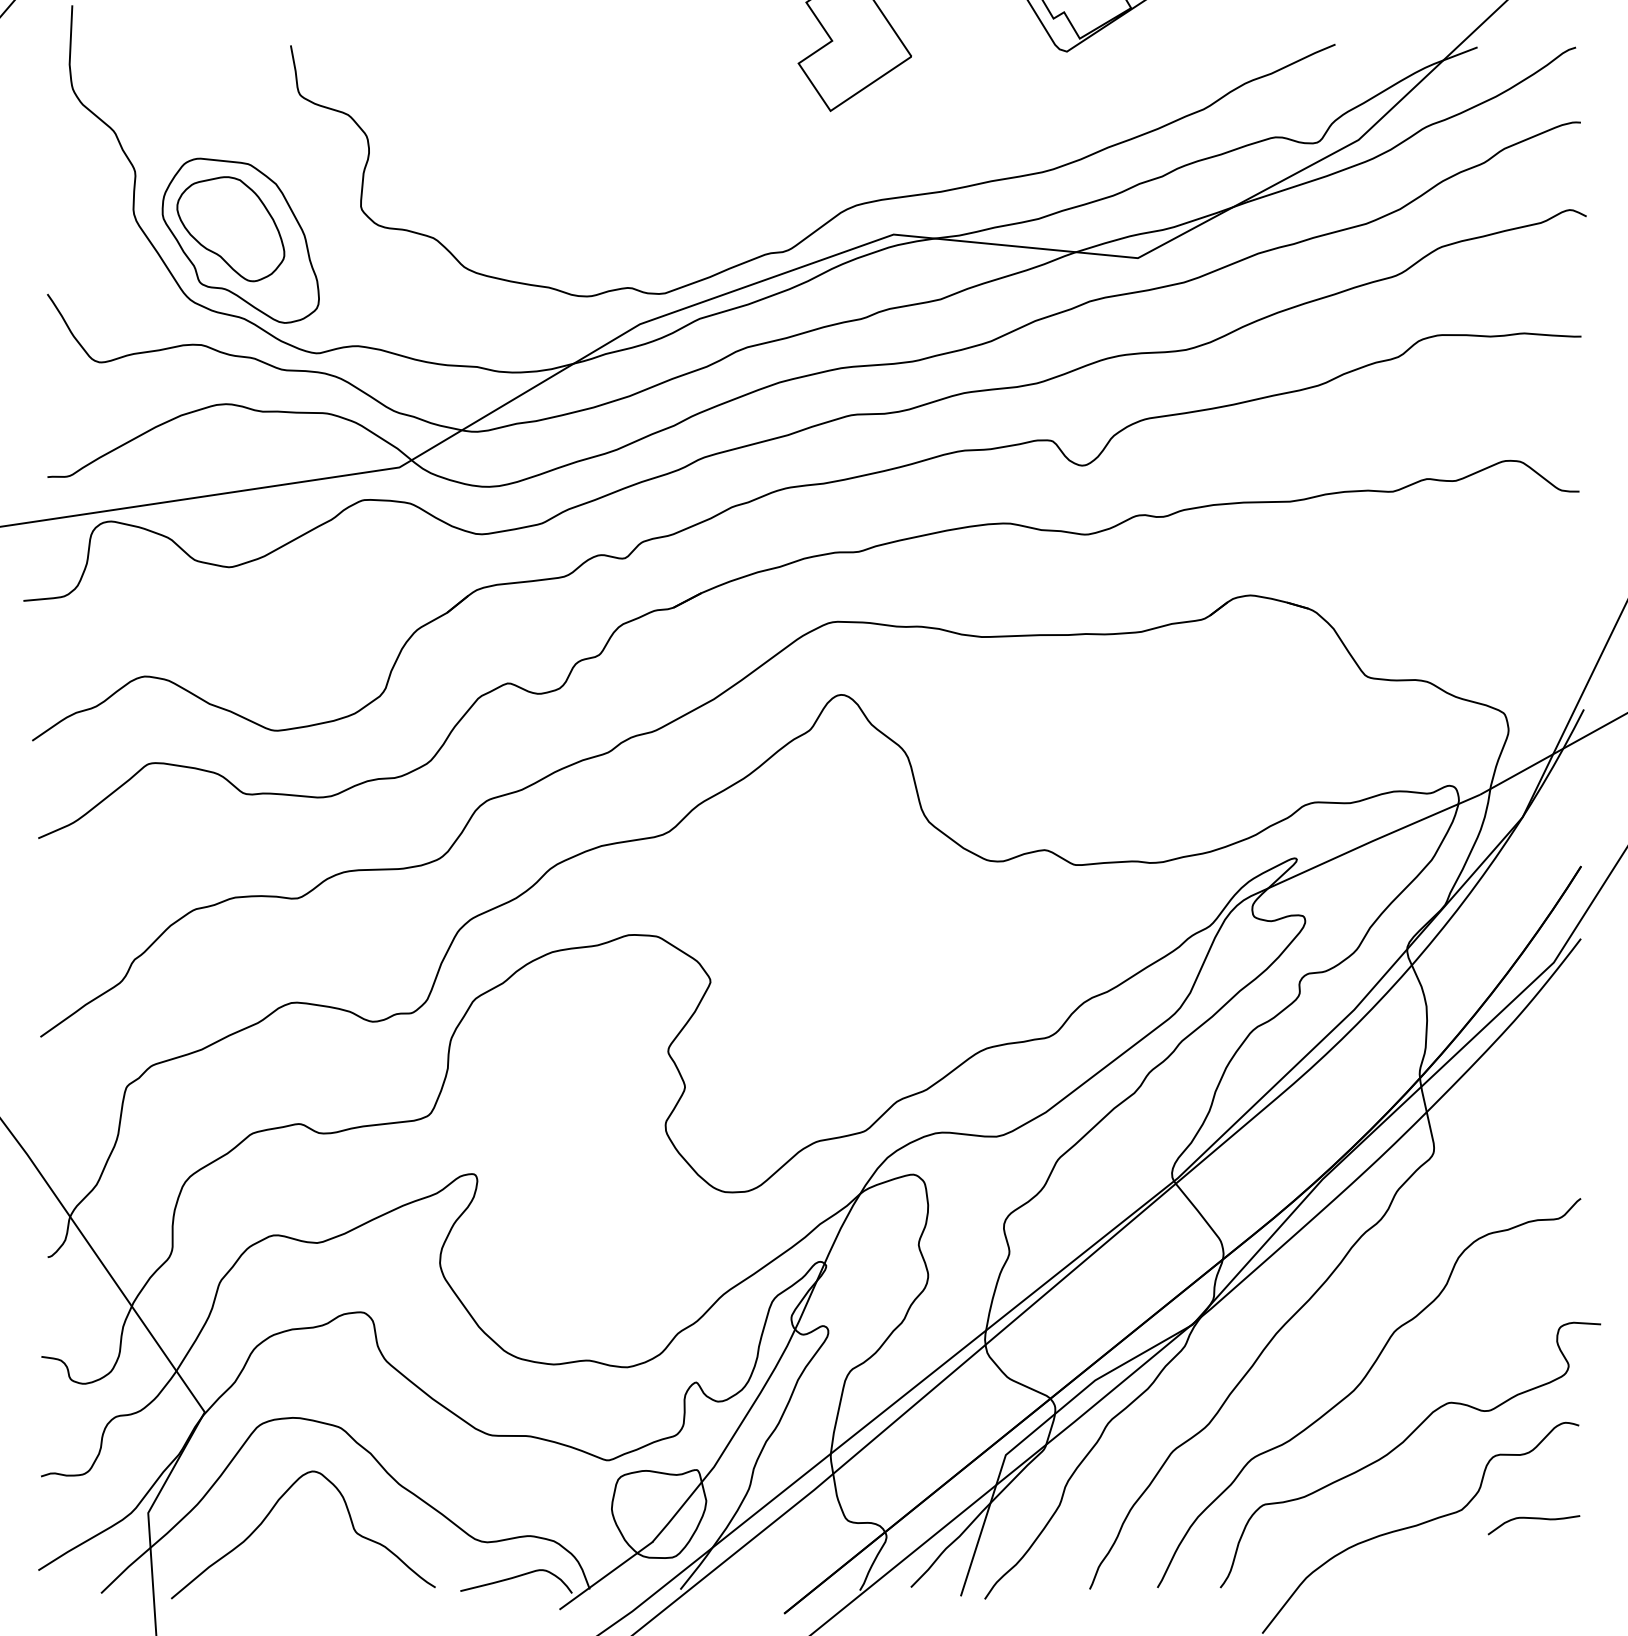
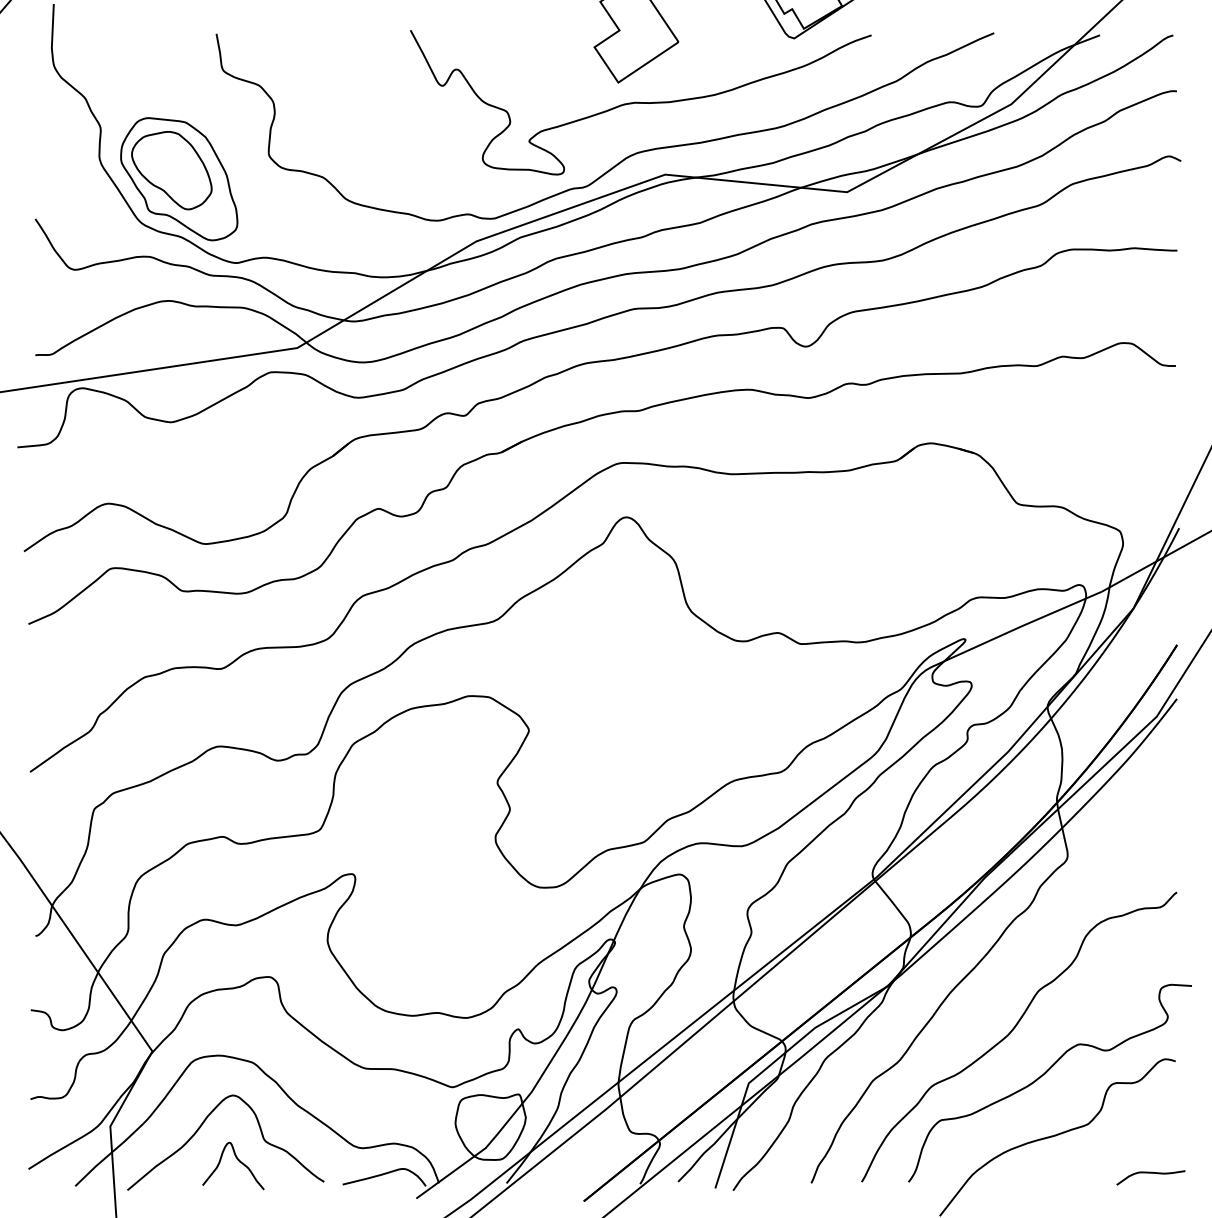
curve: (860, 137) -> (640, 102), added
curve: (1533, 1519) -> (1150, 1173), moved
curve: (320, 1559) -> (238, 1161), added

